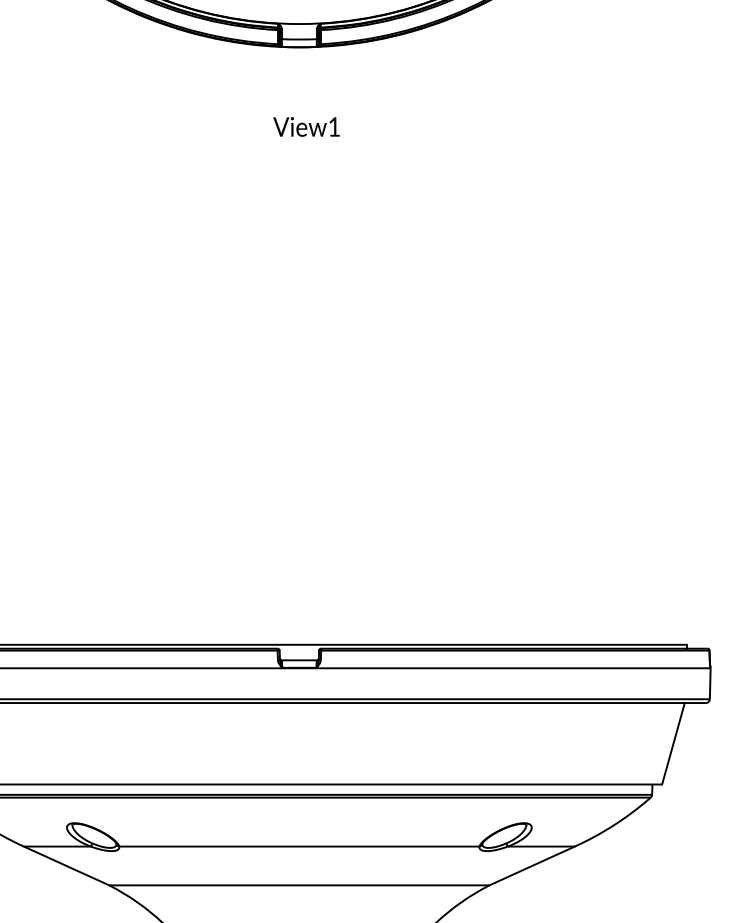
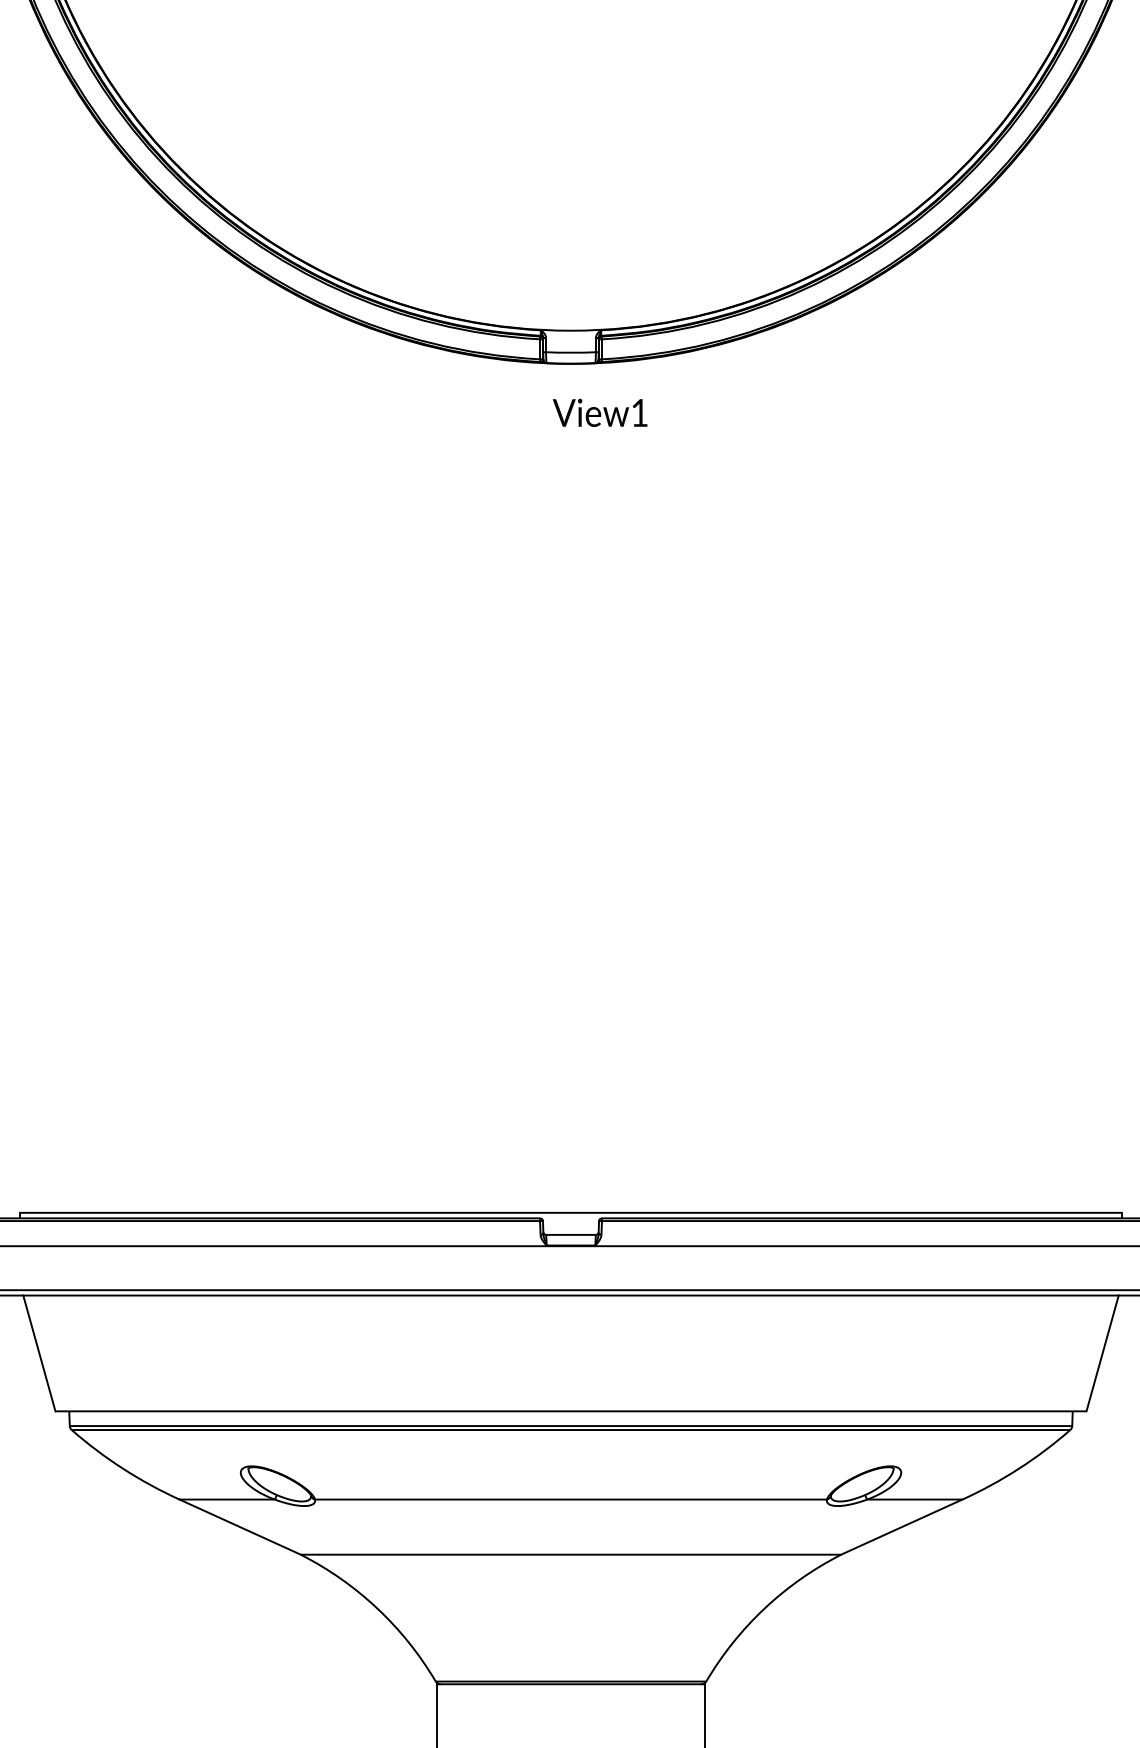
text: (306, 126) -> (599, 412), moved

